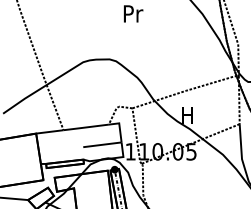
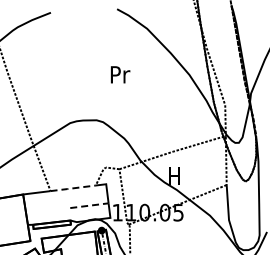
line: (86, 127) -> (73, 188), solid -> dashed
line: (102, 144) -> (89, 205), solid -> dashed

